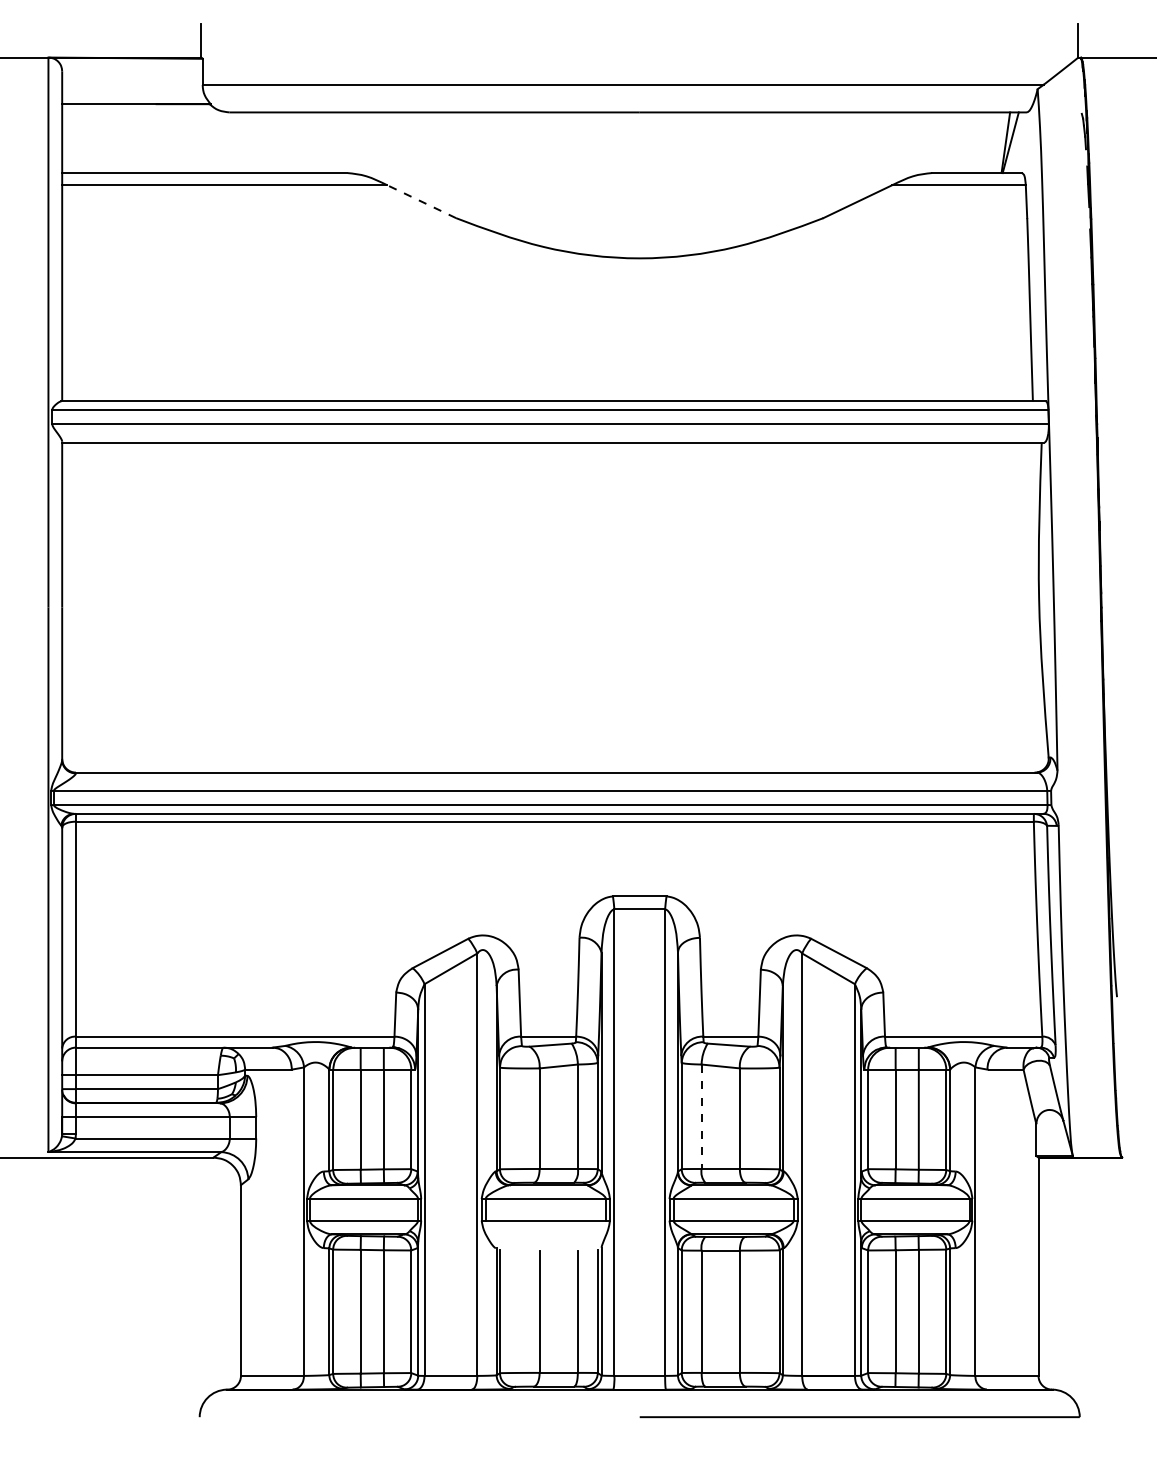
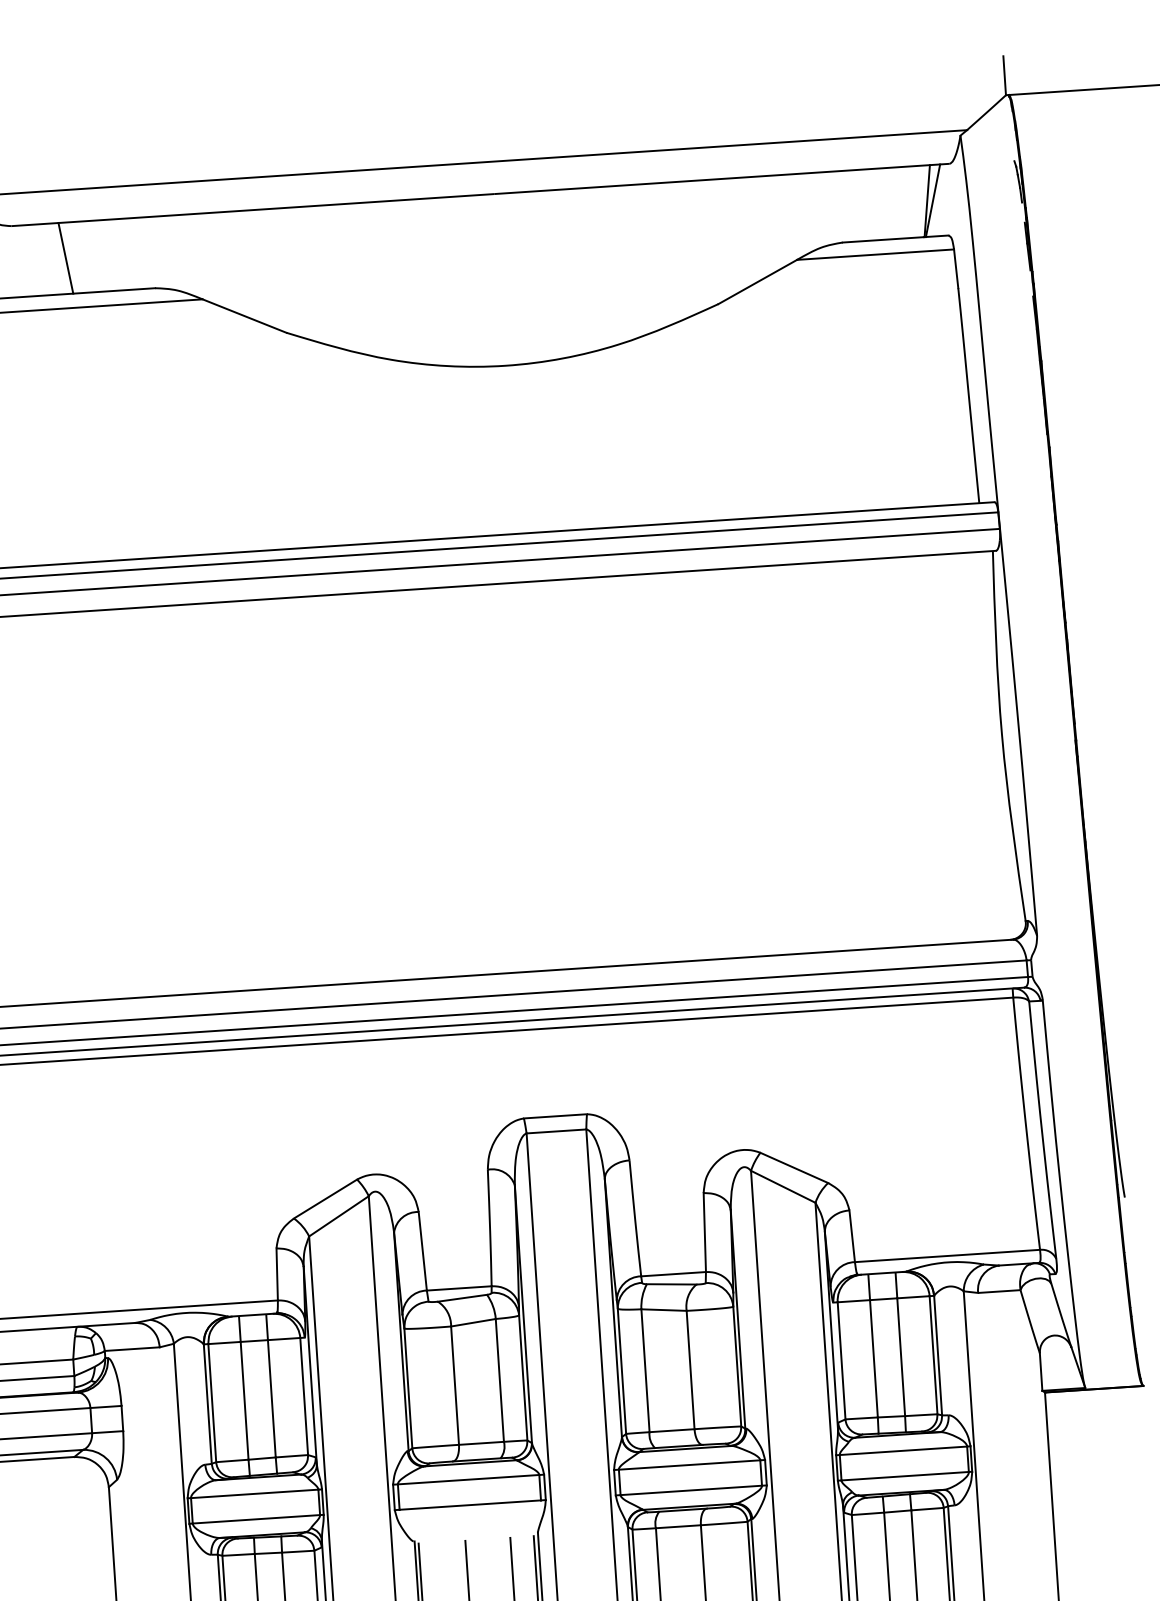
line: (273, 142) -> (65, 258), added
line: (421, 201) -> (244, 315), dashed -> solid
line: (701, 1117) -> (645, 1371), dashed -> solid

